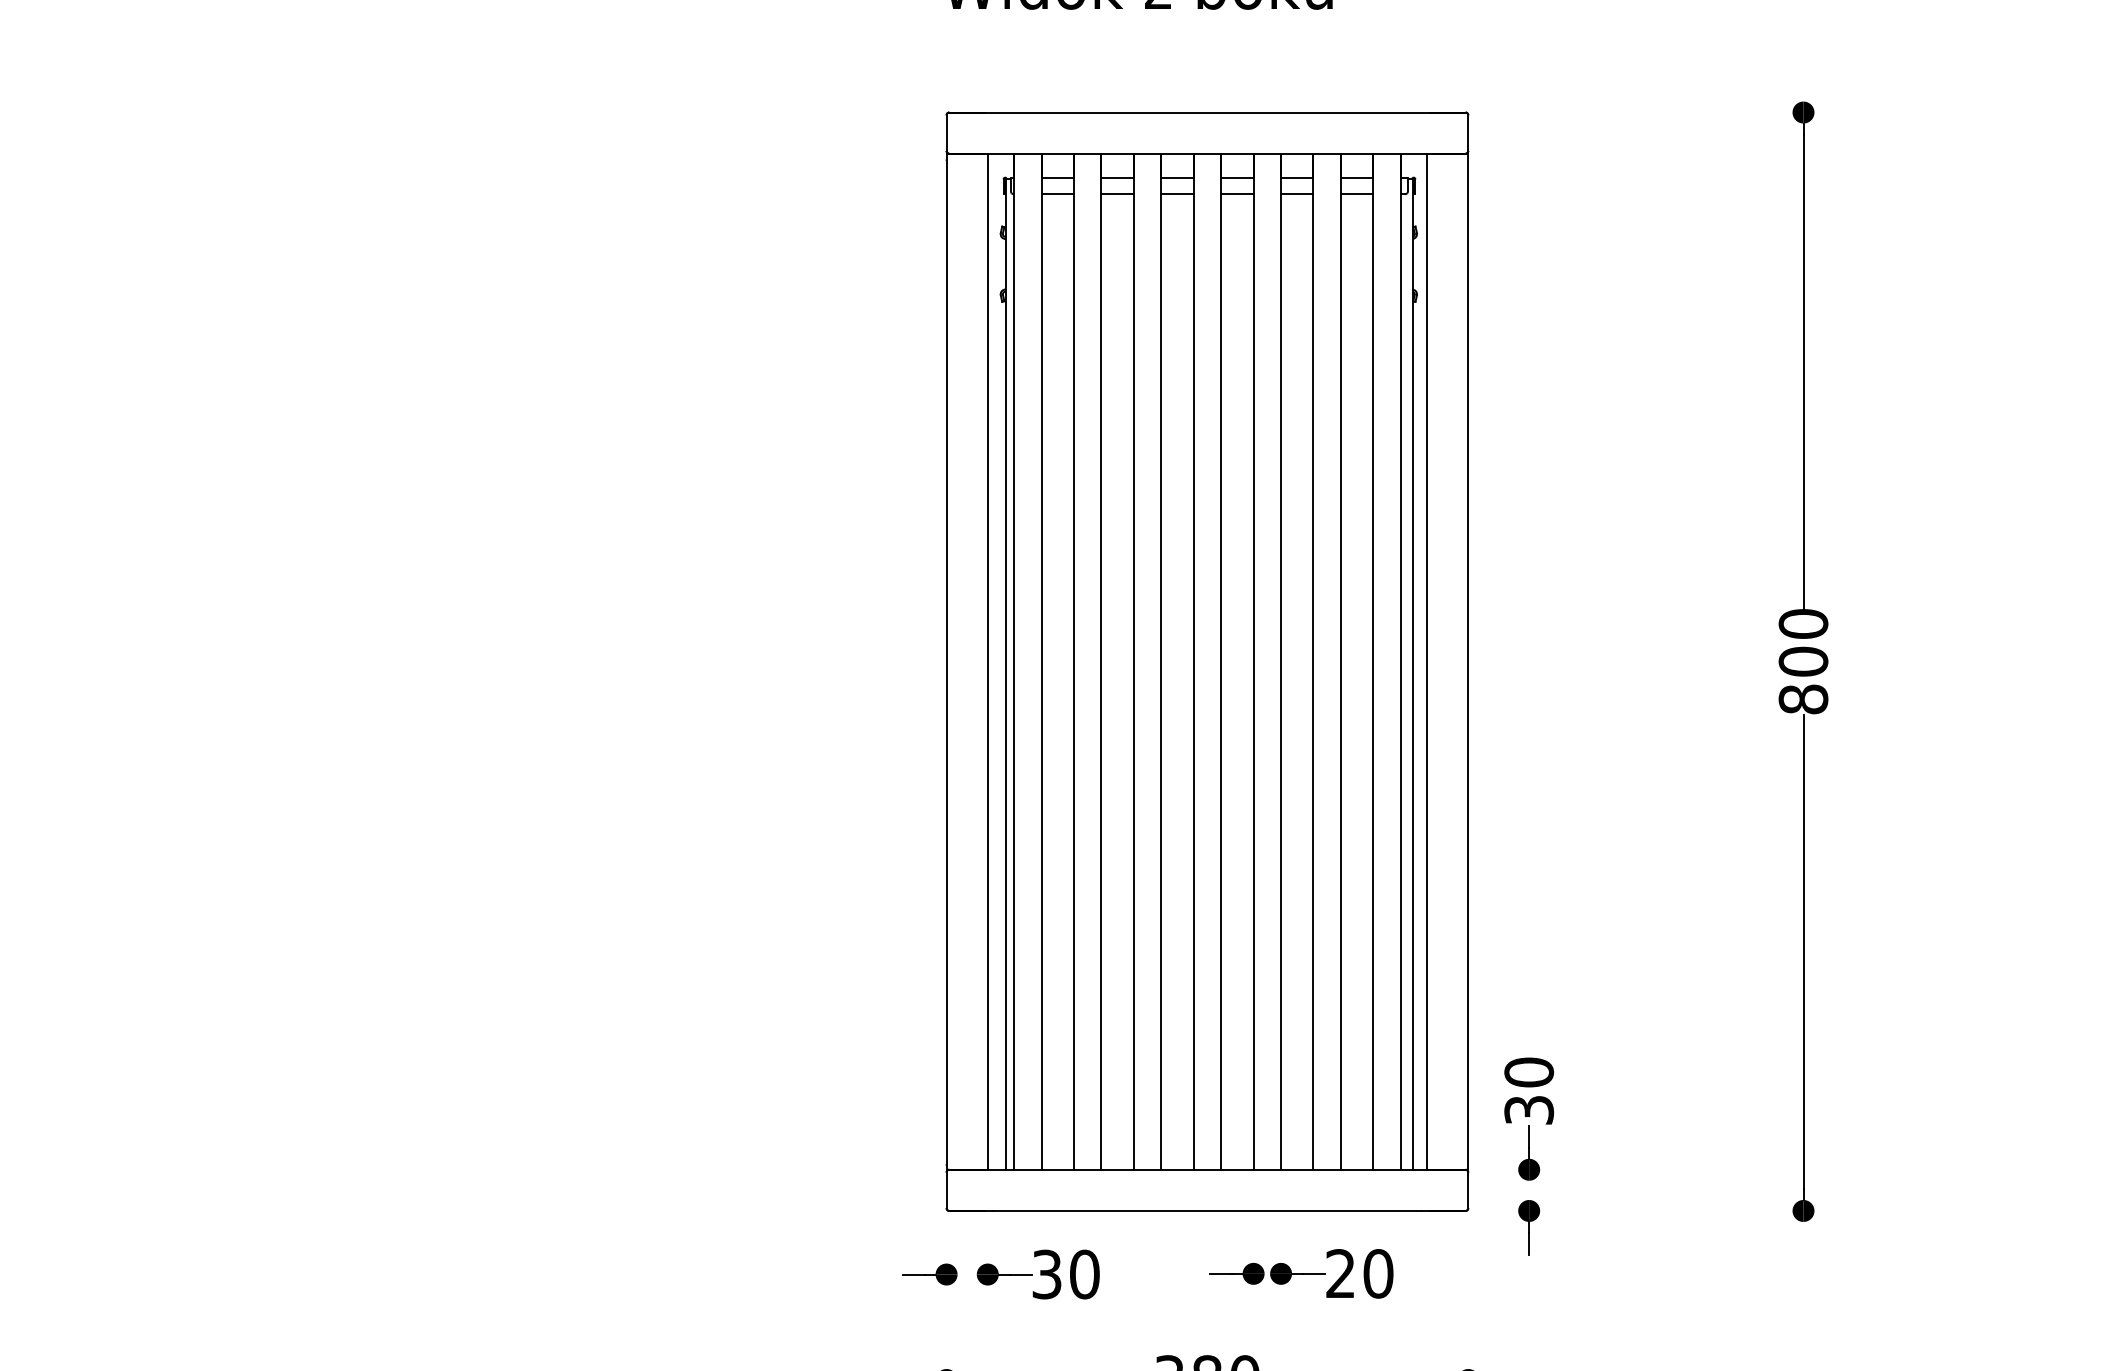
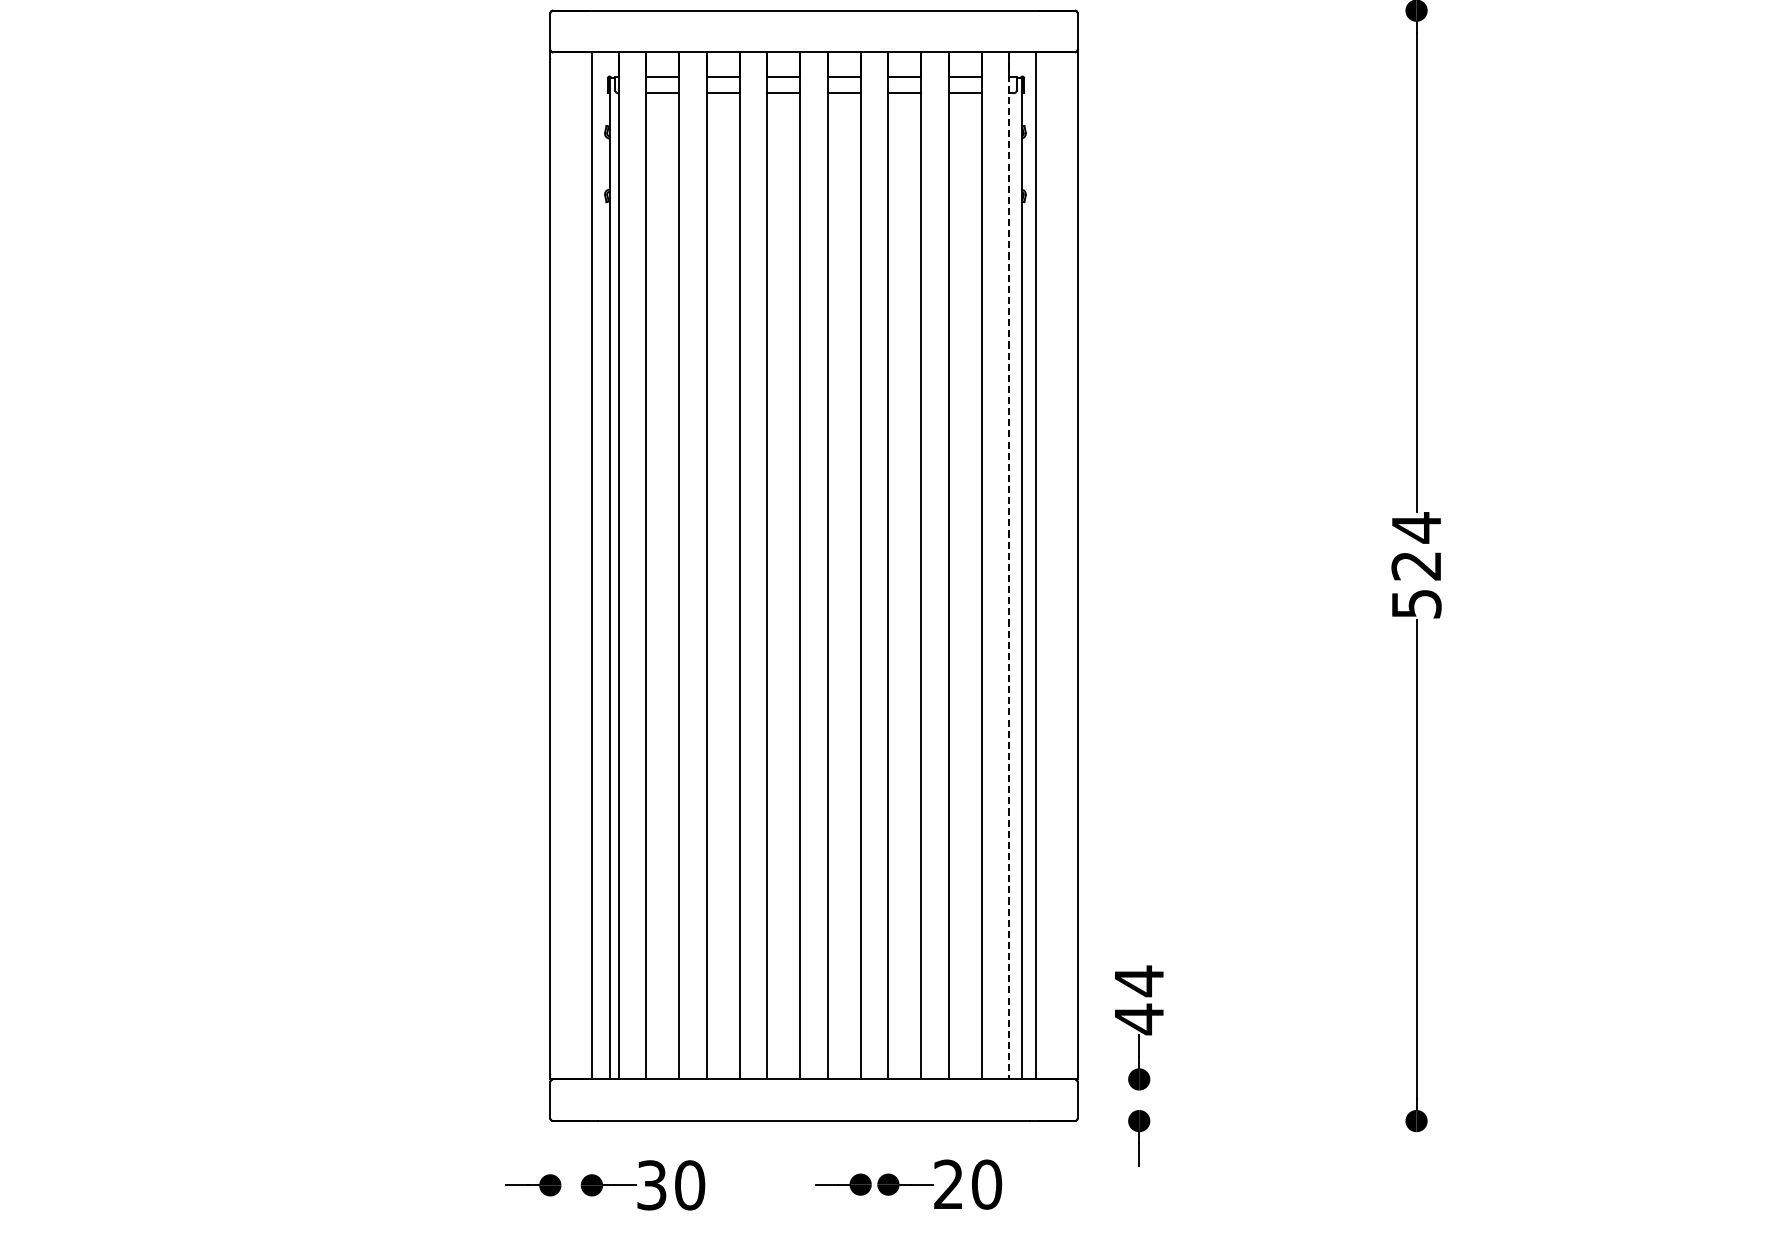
text: (1803, 661) -> (1416, 565), 800 -> 524
line: (1400, 662) -> (1009, 566), solid -> dashed
text: (1529, 1091) -> (1139, 1000), 30 -> 44

